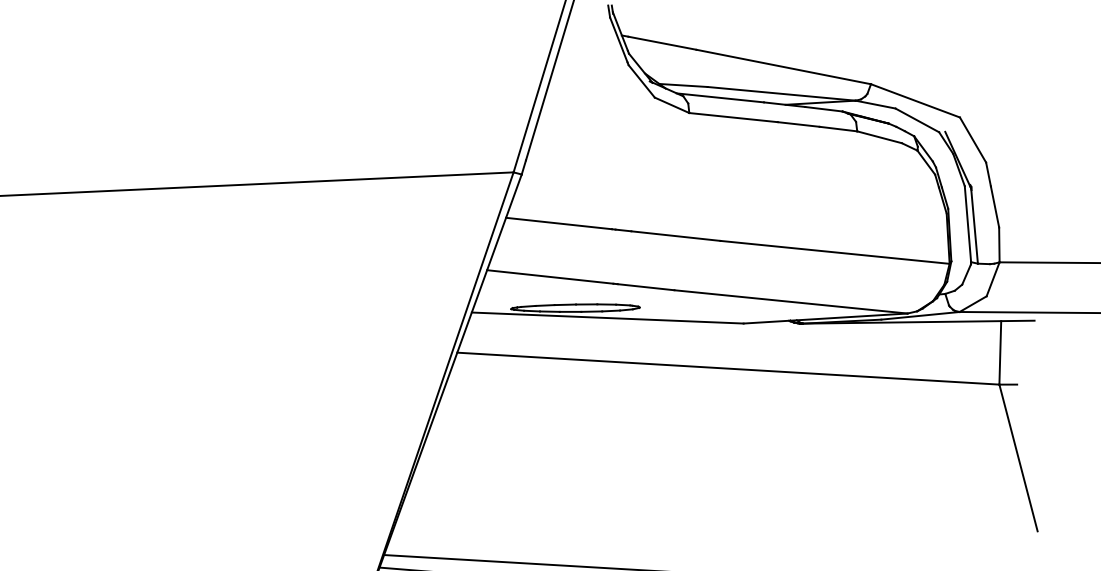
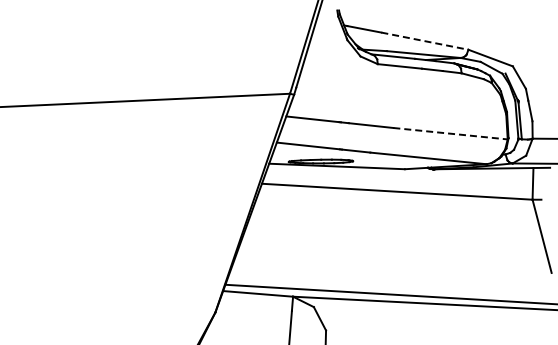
line: (784, 67) -> (425, 41), solid -> dashed
line: (837, 251) -> (451, 133), solid -> dashed

